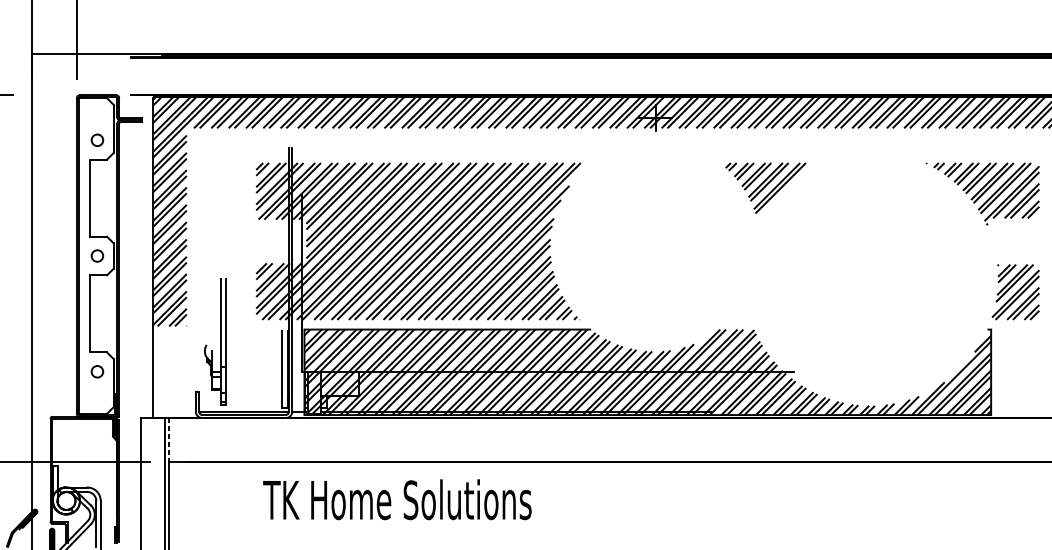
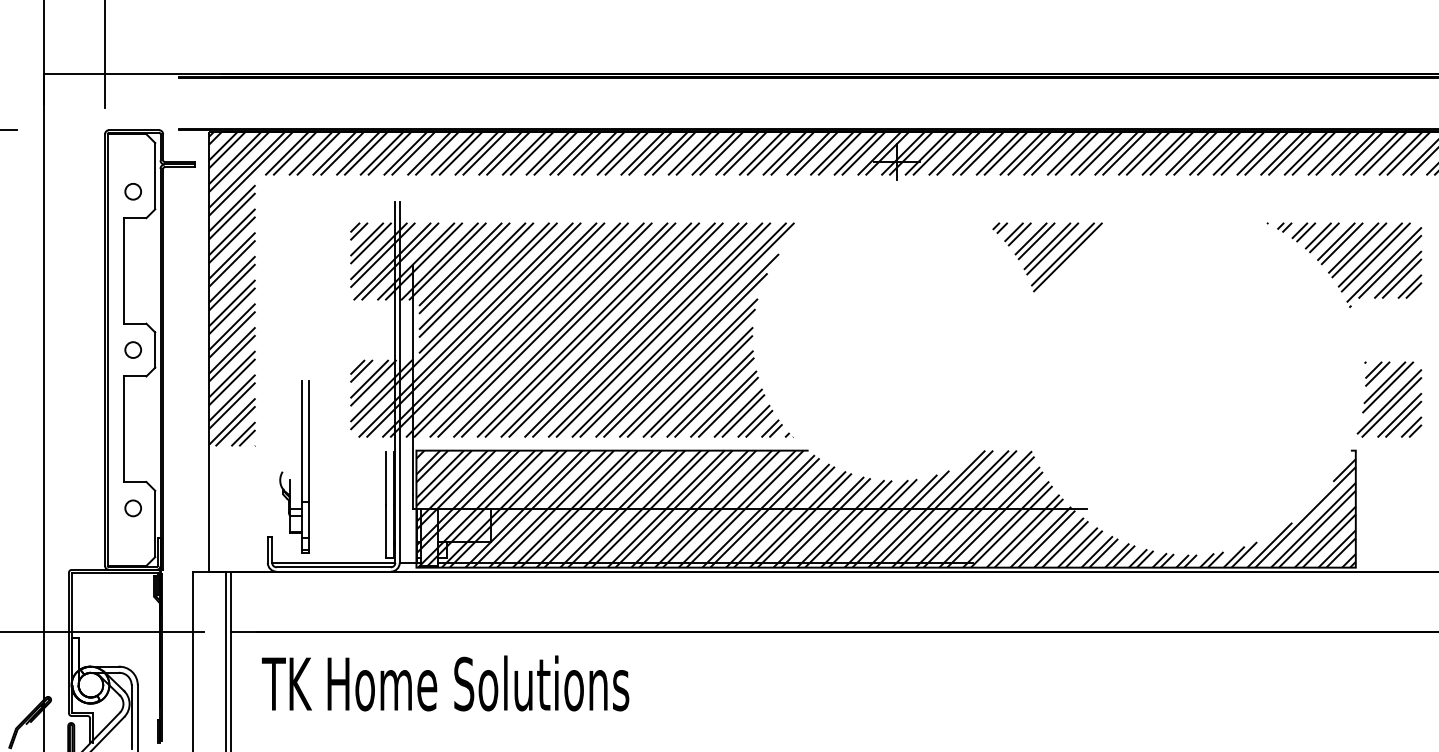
line: (168, 439) -> (230, 601), dashed -> solid
text: (397, 499) -> (445, 683), moved

